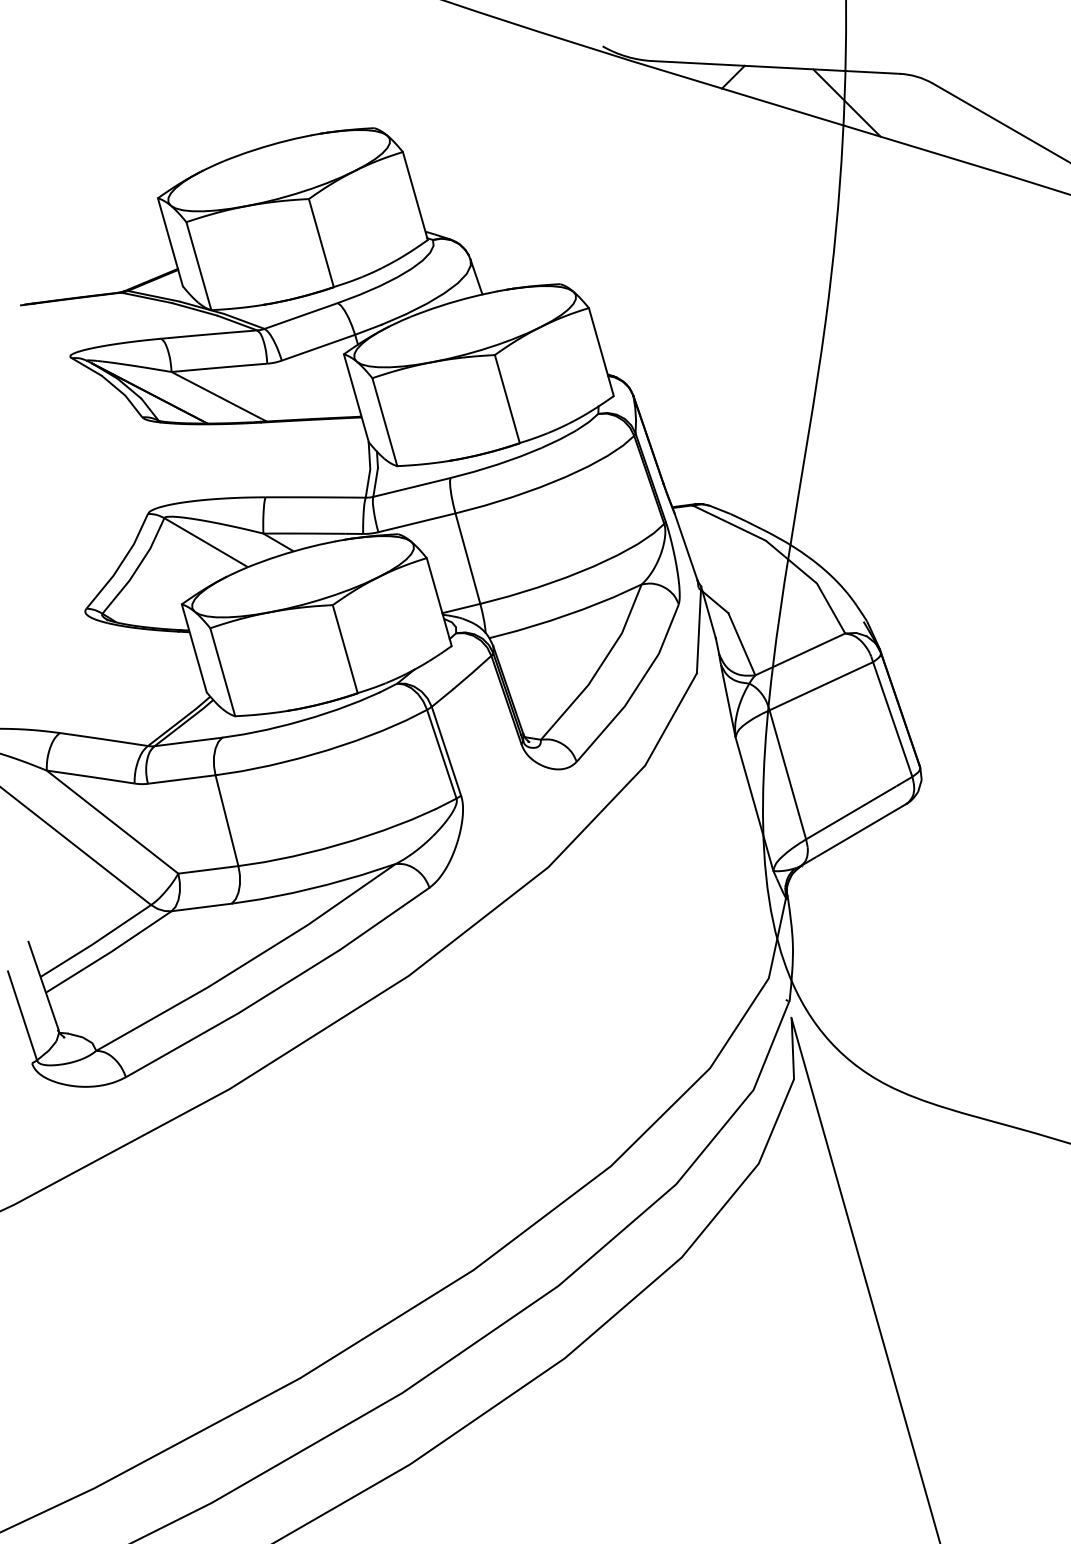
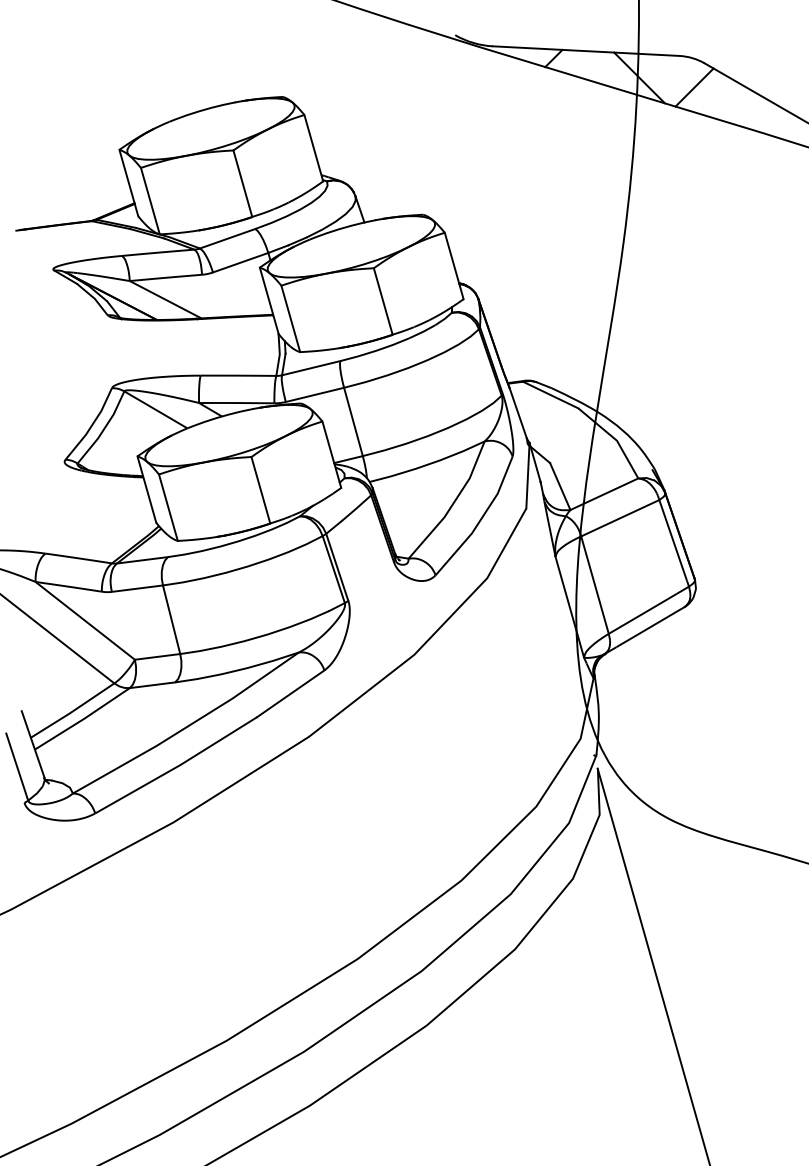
line: (919, 115) -> (694, 87), added

